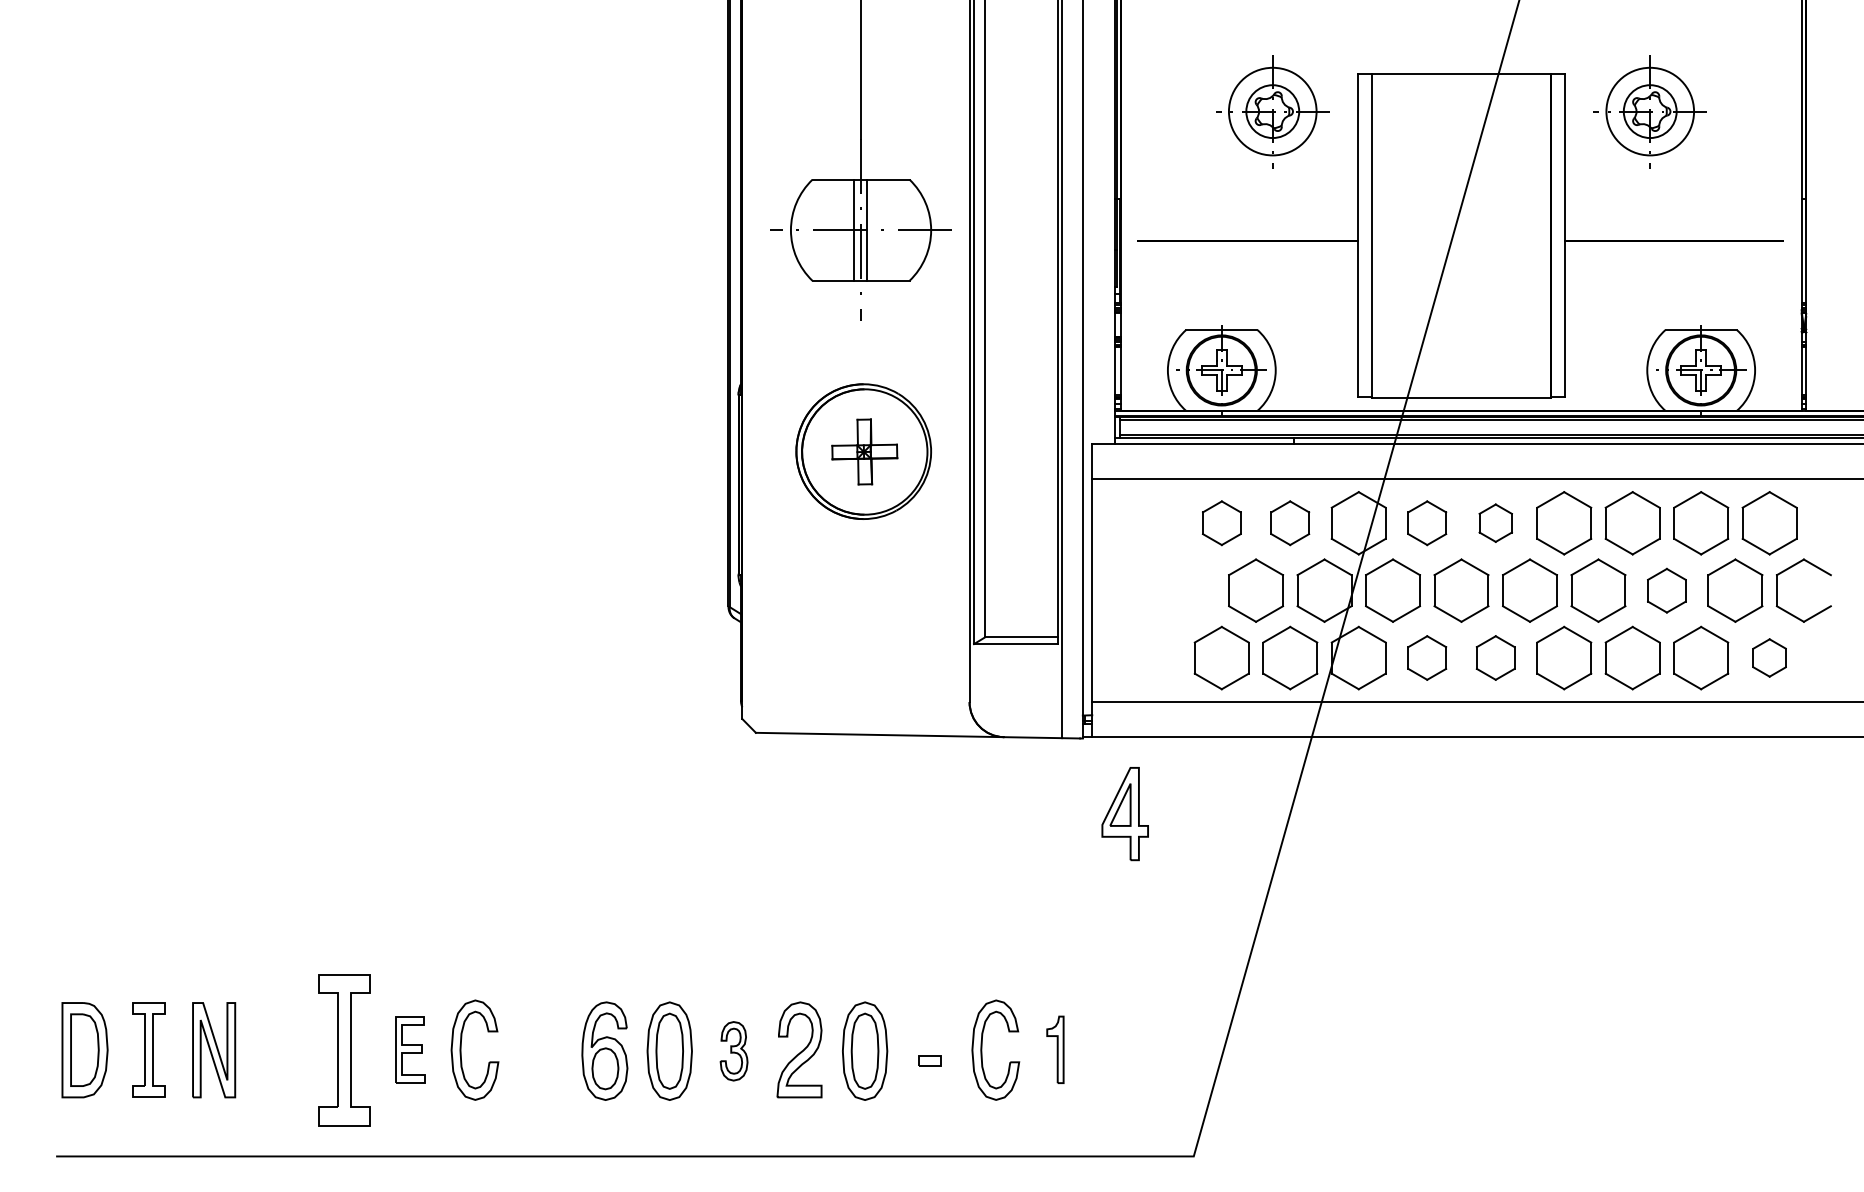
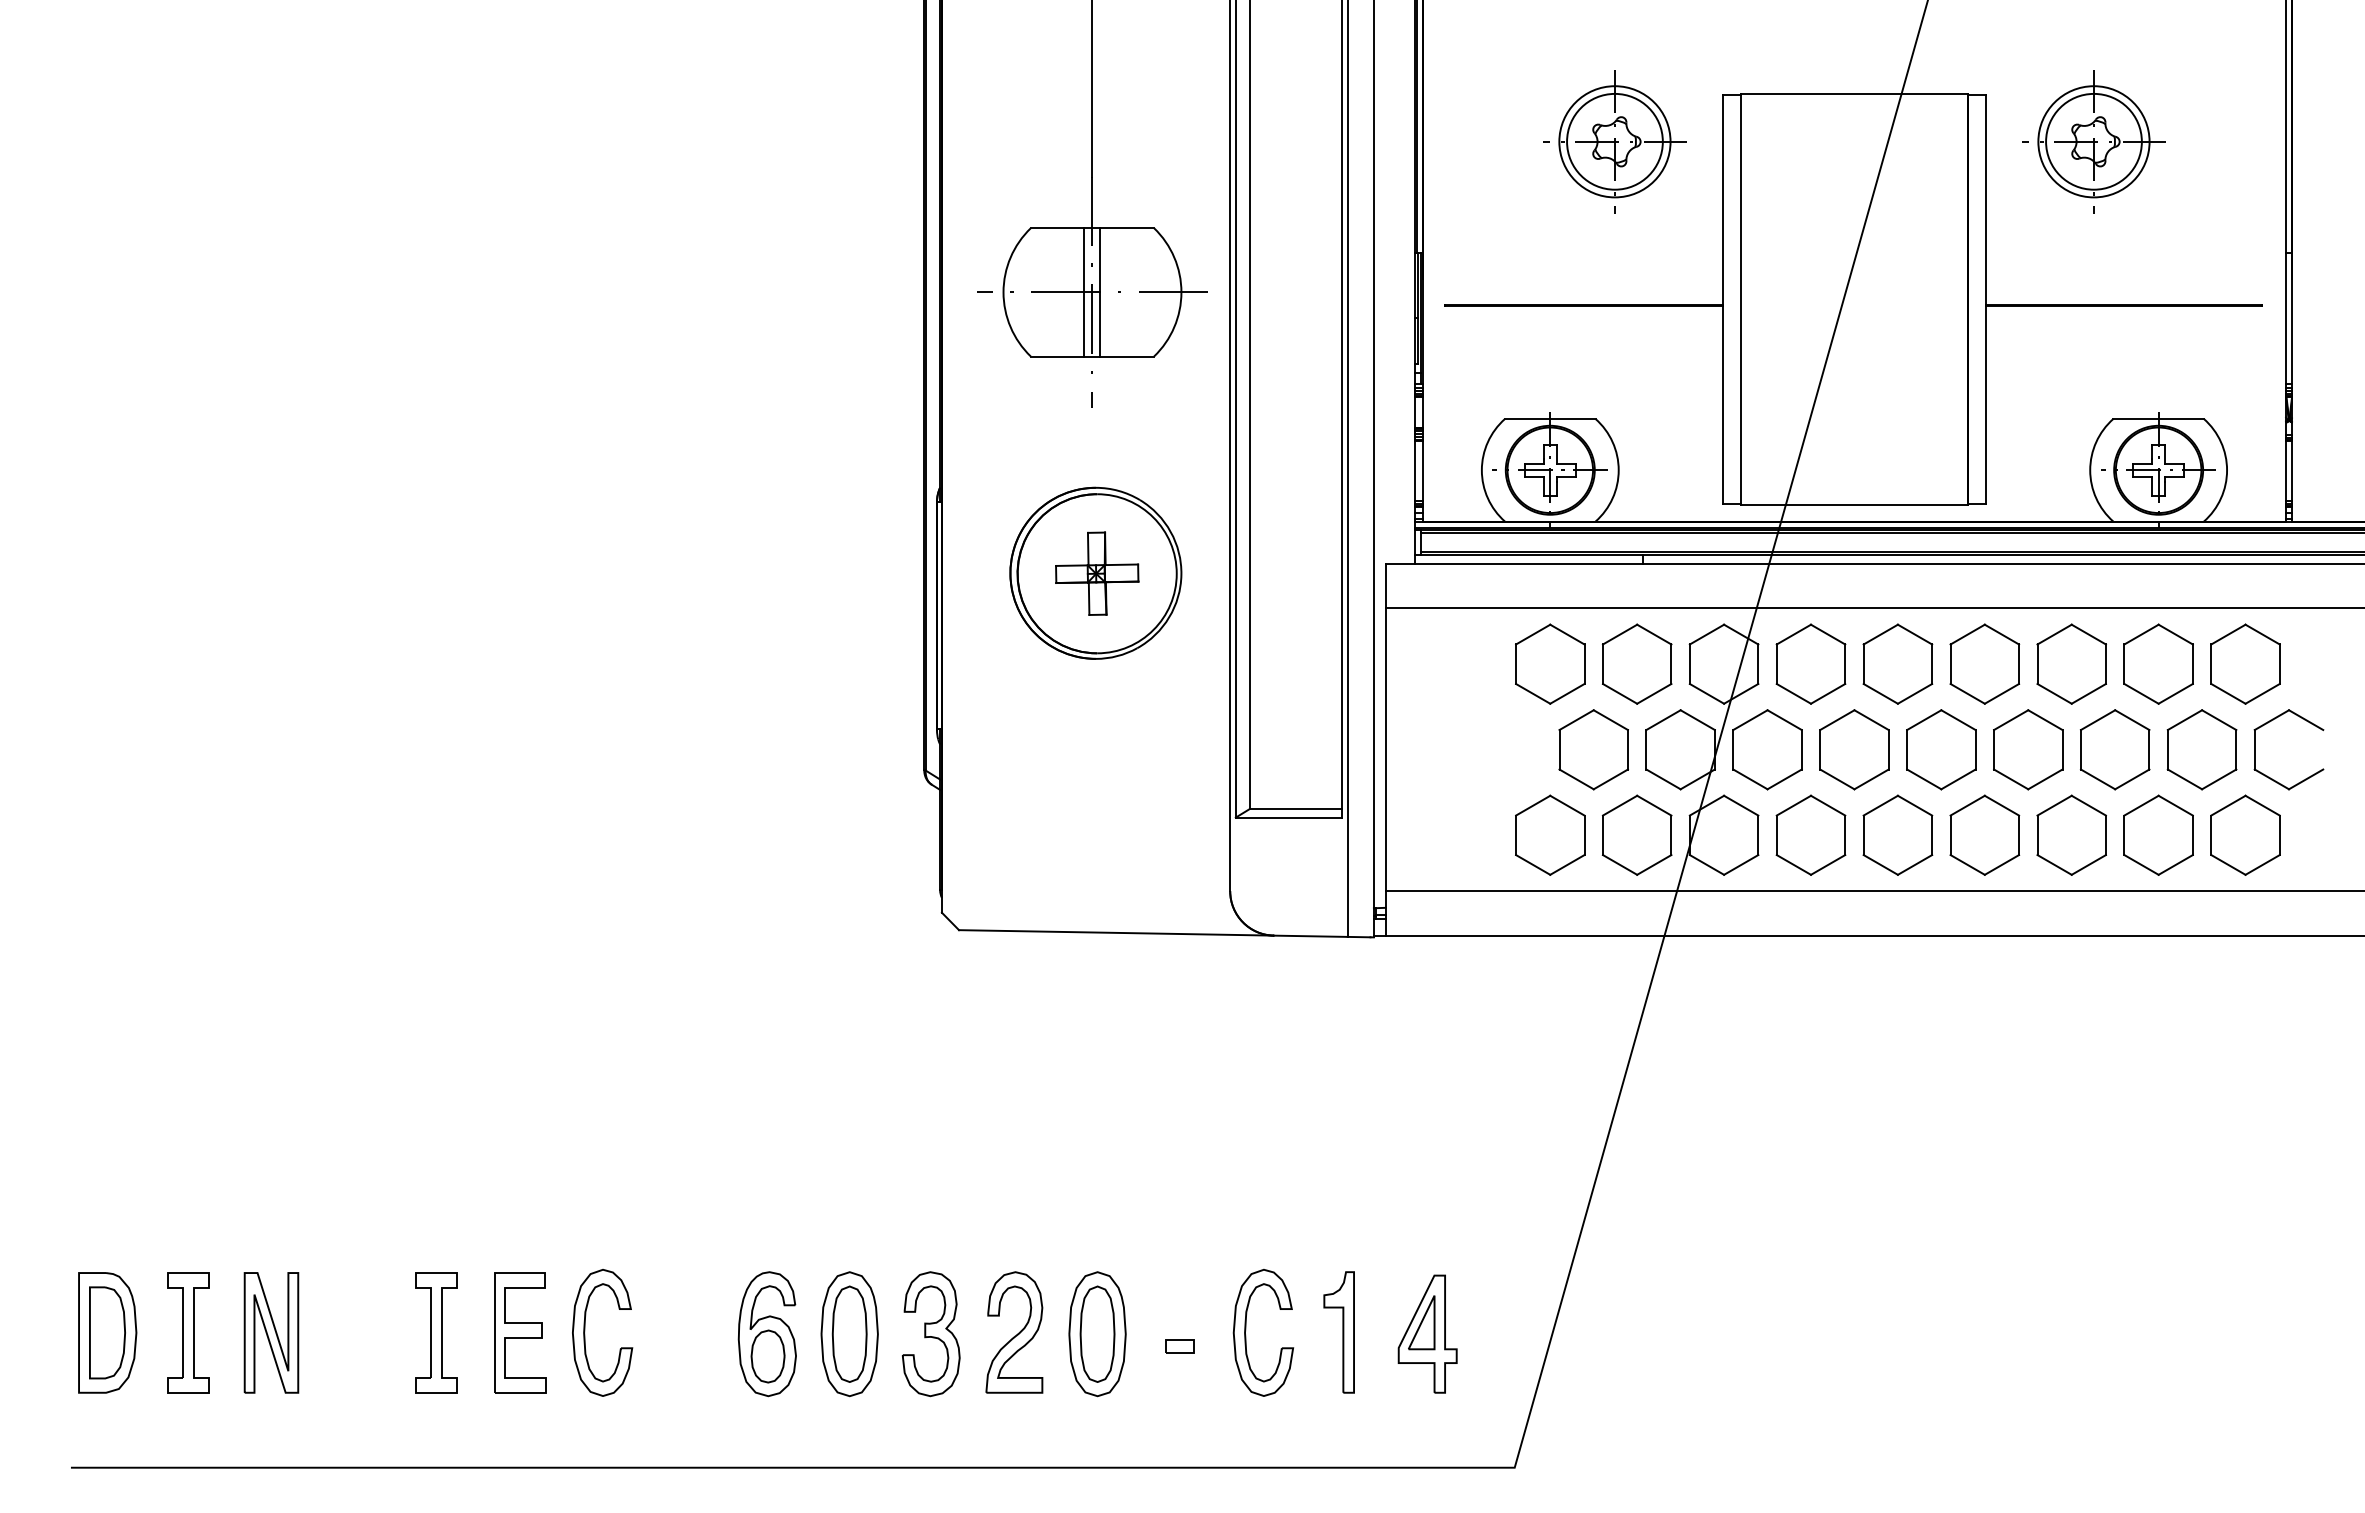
circle: (1272, 111) -> (1614, 141), size x1.43
circle: (1649, 111) -> (2093, 141), size x1.43
part: (1221, 522) -> (1550, 663), size x1.43
part: (1289, 522) -> (1636, 663), size x1.43
part: (1426, 522) -> (1810, 663), size x1.43
part: (1495, 522) -> (1897, 663), size x1.67
part: (1666, 590) -> (2114, 749), size x1.43
part: (1426, 657) -> (1810, 834), size x1.43
part: (1495, 657) -> (1897, 834), size x1.43
part: (1769, 657) -> (2245, 834), size x1.67
part: (1125, 813) -> (1427, 1333), moved
part: (344, 1049) -> (436, 1332), size x0.62
part: (410, 1049) -> (520, 1332), size x1.43
part: (1054, 1049) -> (1338, 1332), size x1.43
part: (734, 1051) -> (931, 1334), size x1.67

